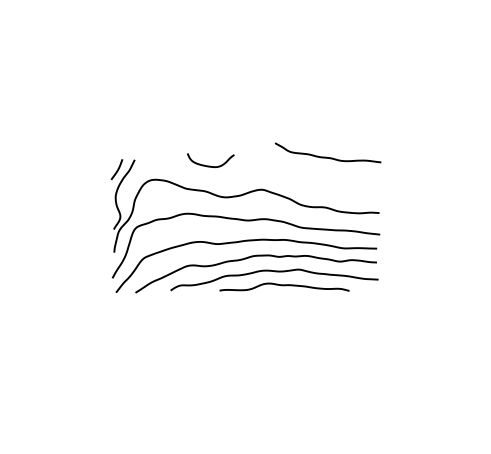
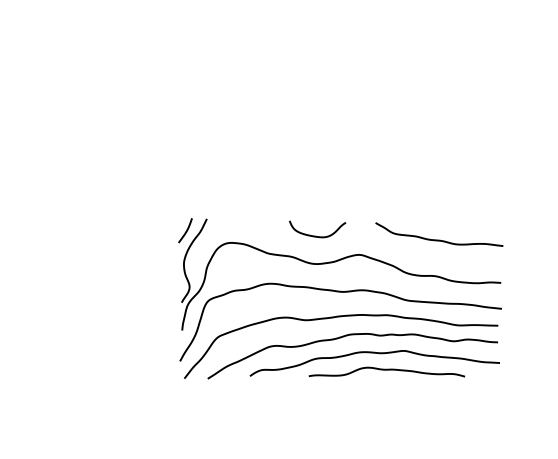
curve: (326, 156) -> (437, 238), moved
curve: (210, 165) -> (317, 235), moved

